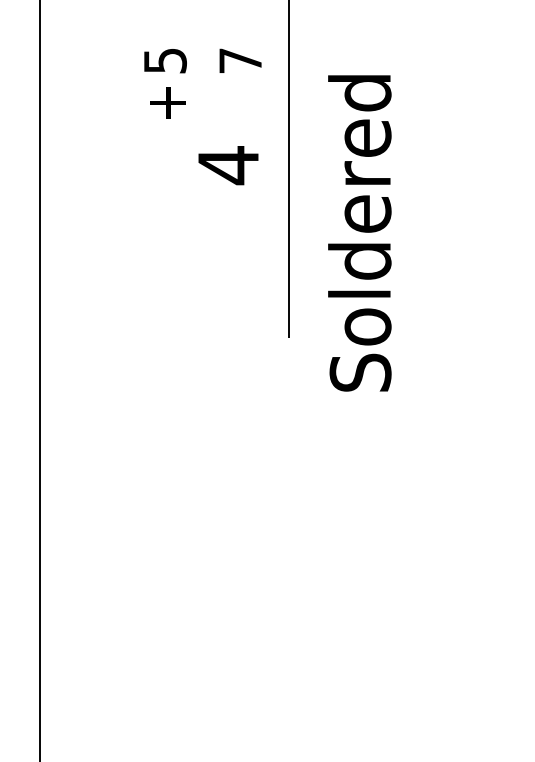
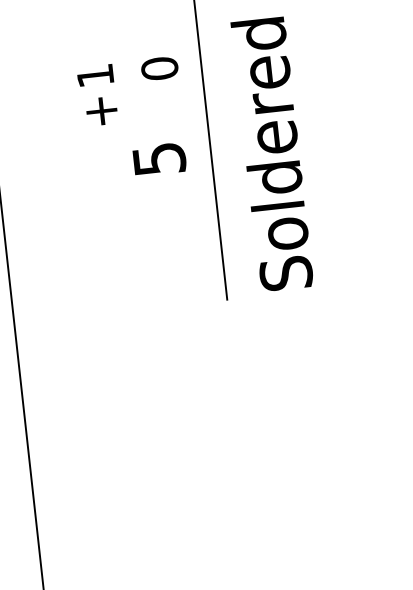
text: (240, 60) -> (159, 68), 7 -> 0
text: (165, 61) -> (95, 76), 5 -> 1
text: (228, 165) -> (159, 159), 4 -> 5
text: (359, 233) -> (272, 154), moved

